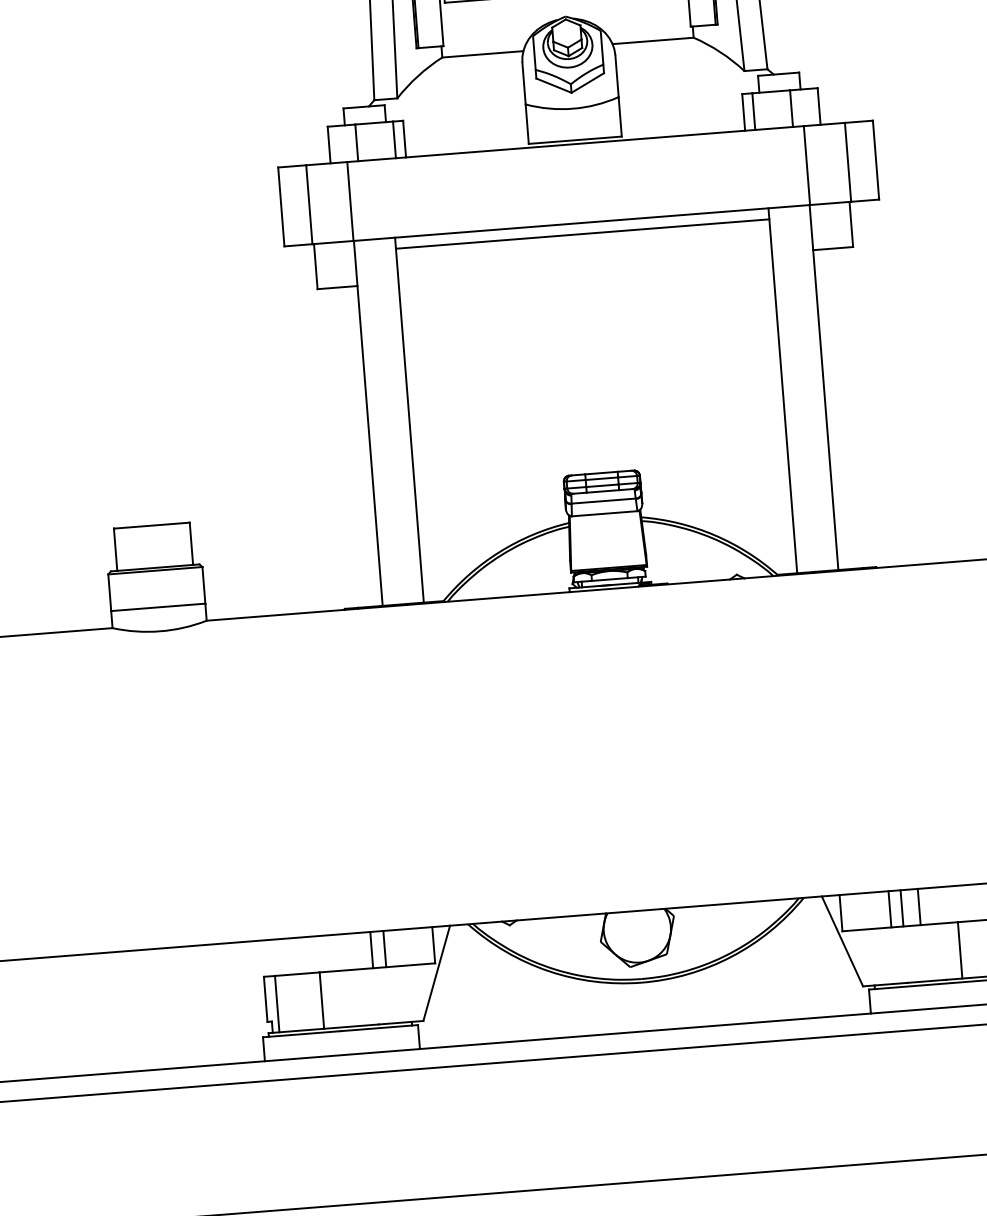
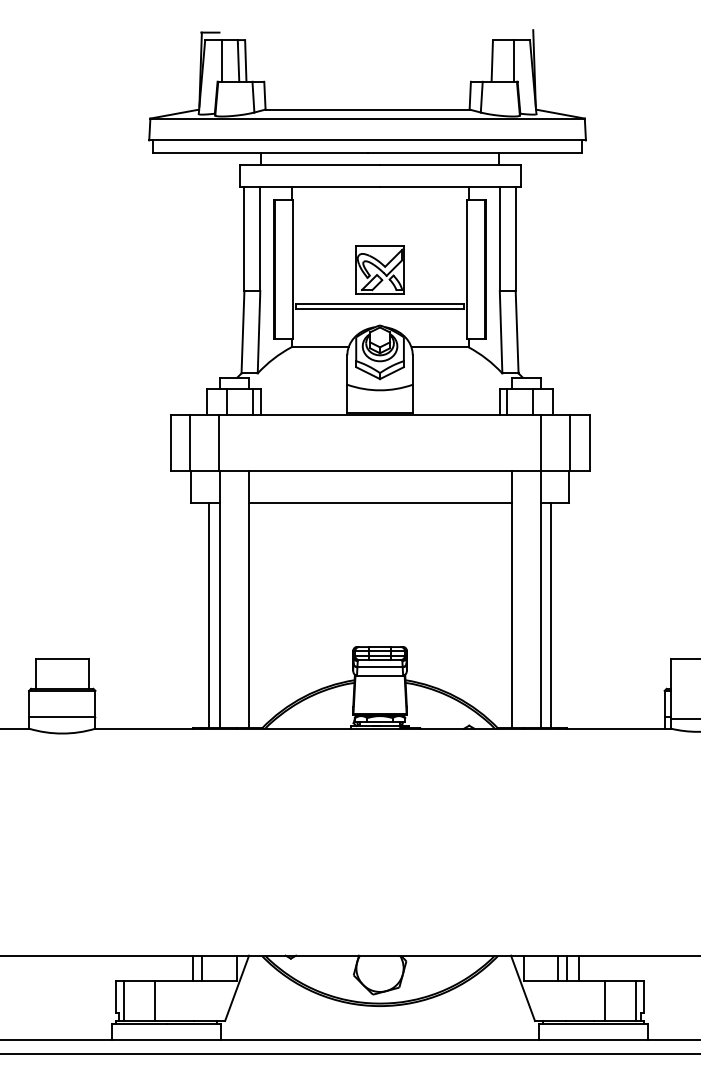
line: (581, 233) -> (379, 502), moved
line: (839, 409) -> (550, 615), added
line: (355, 447) -> (209, 615), added

